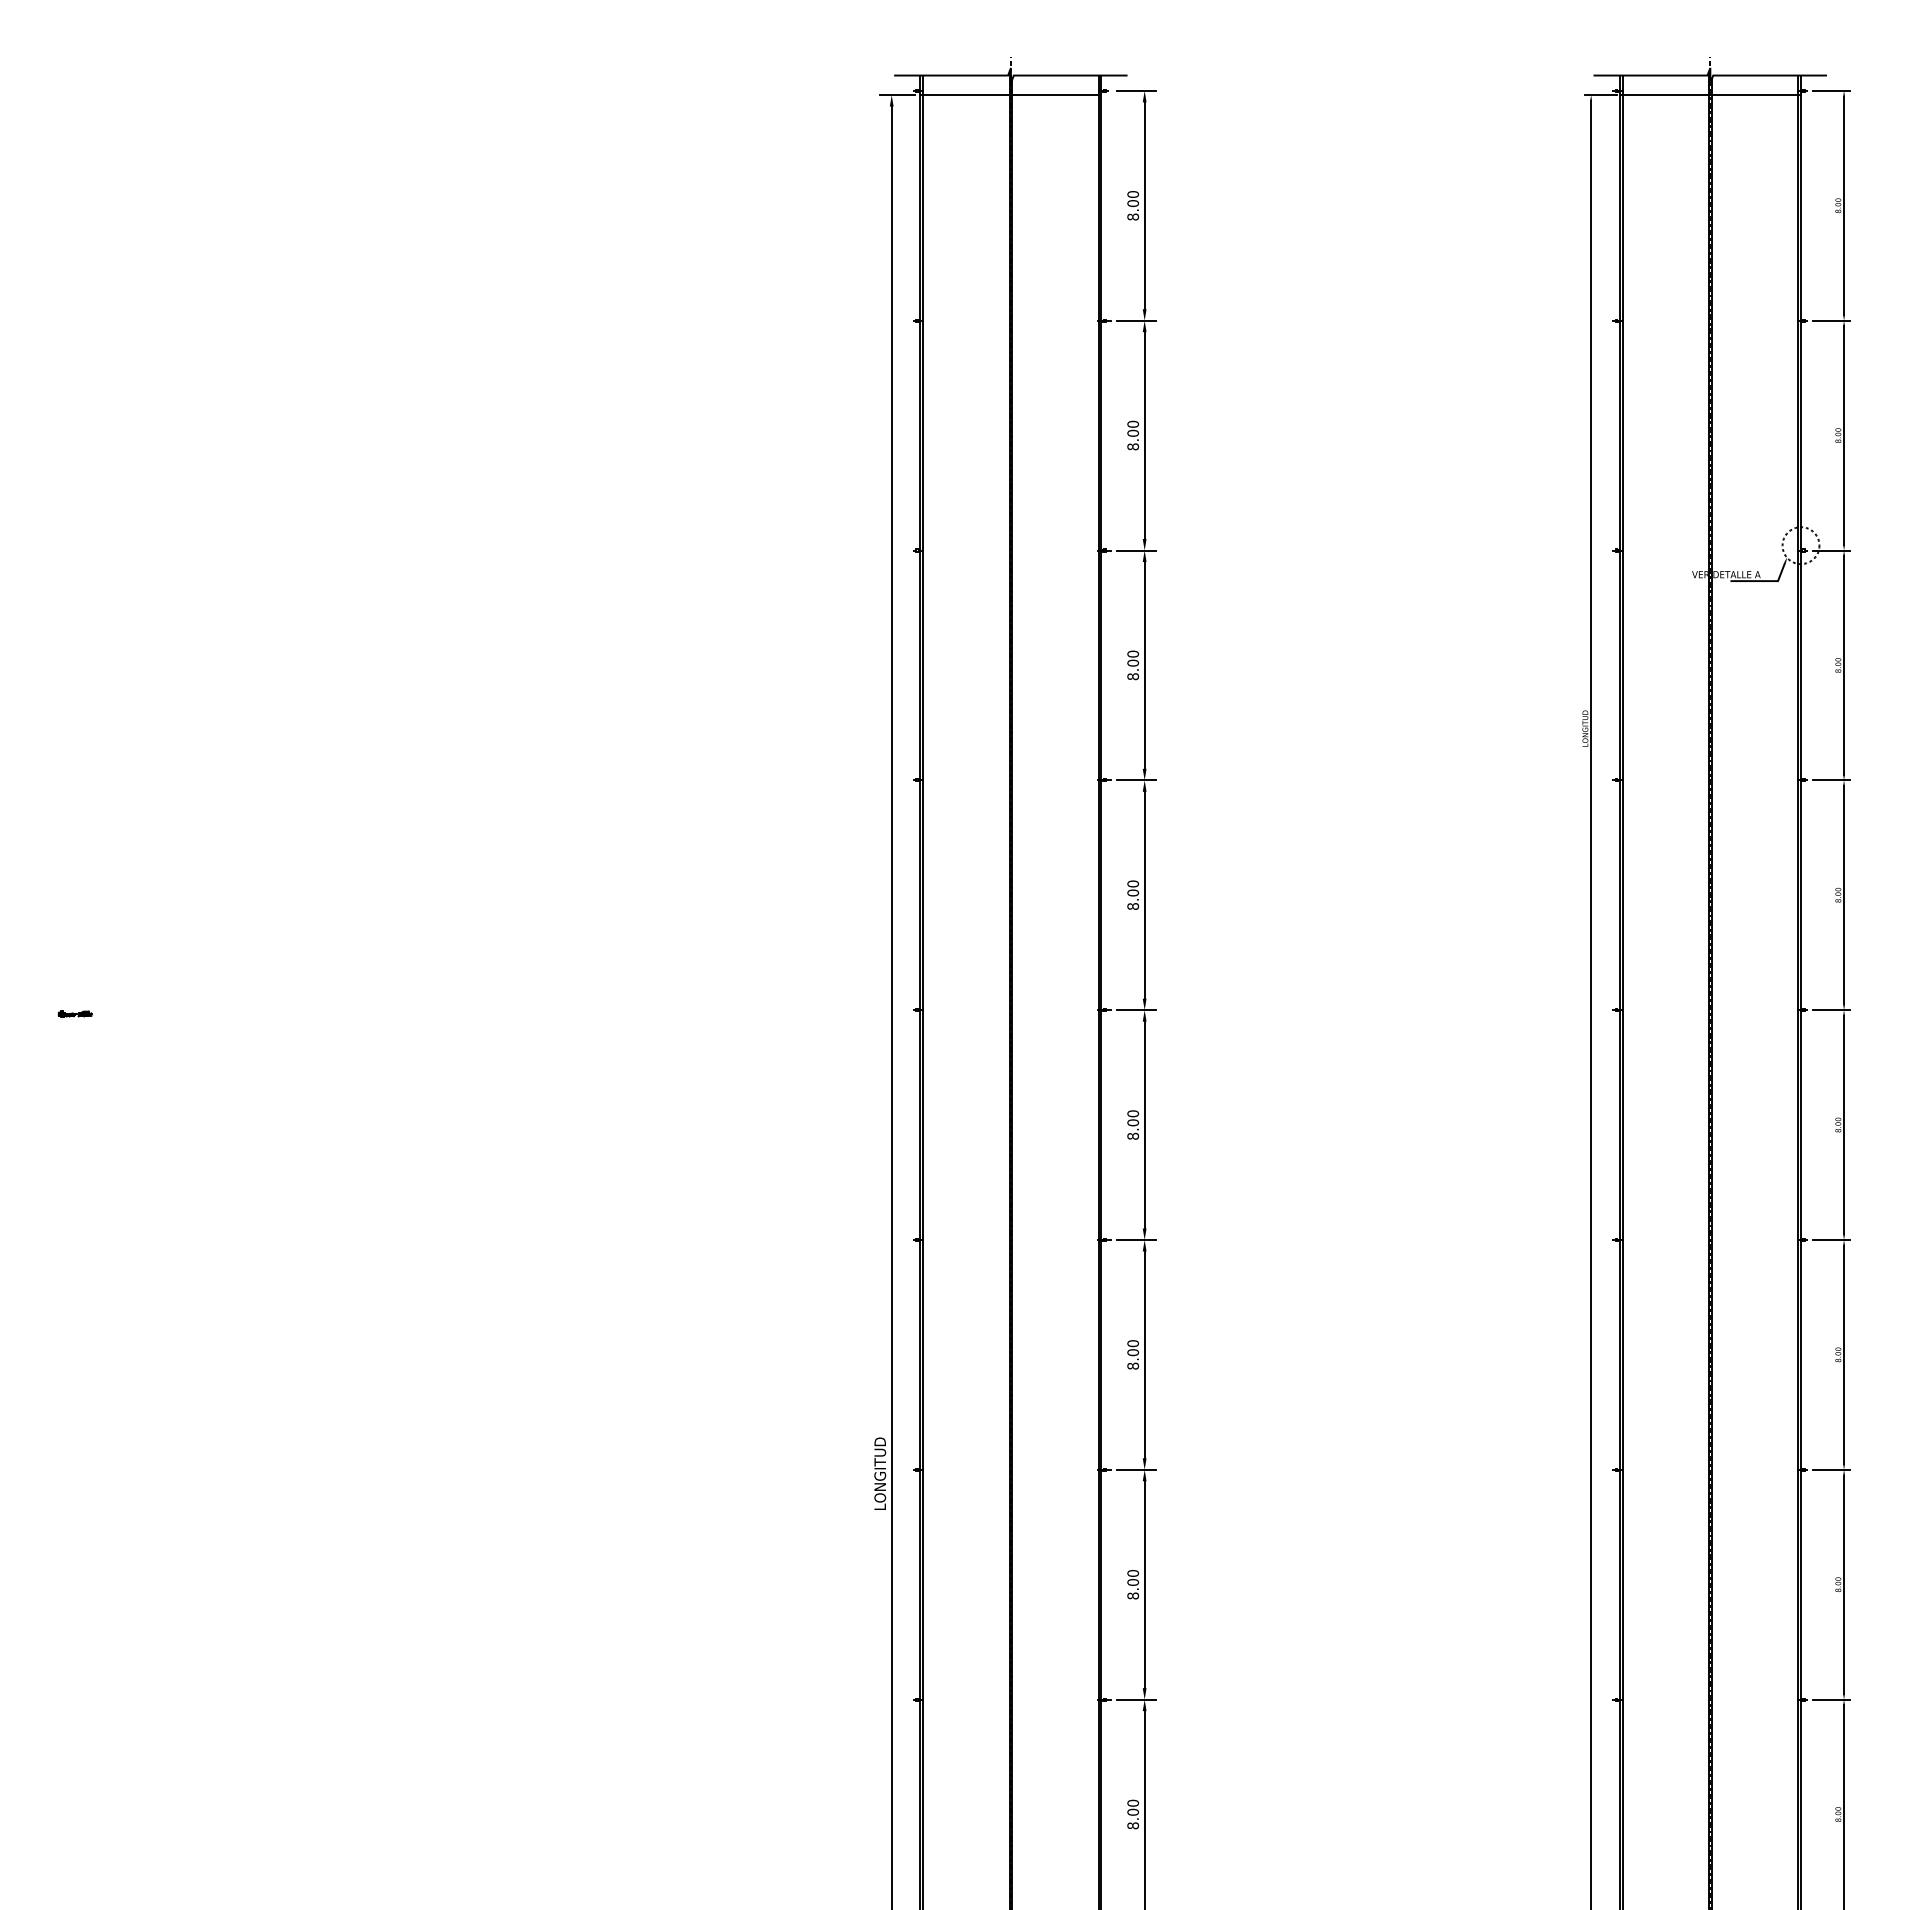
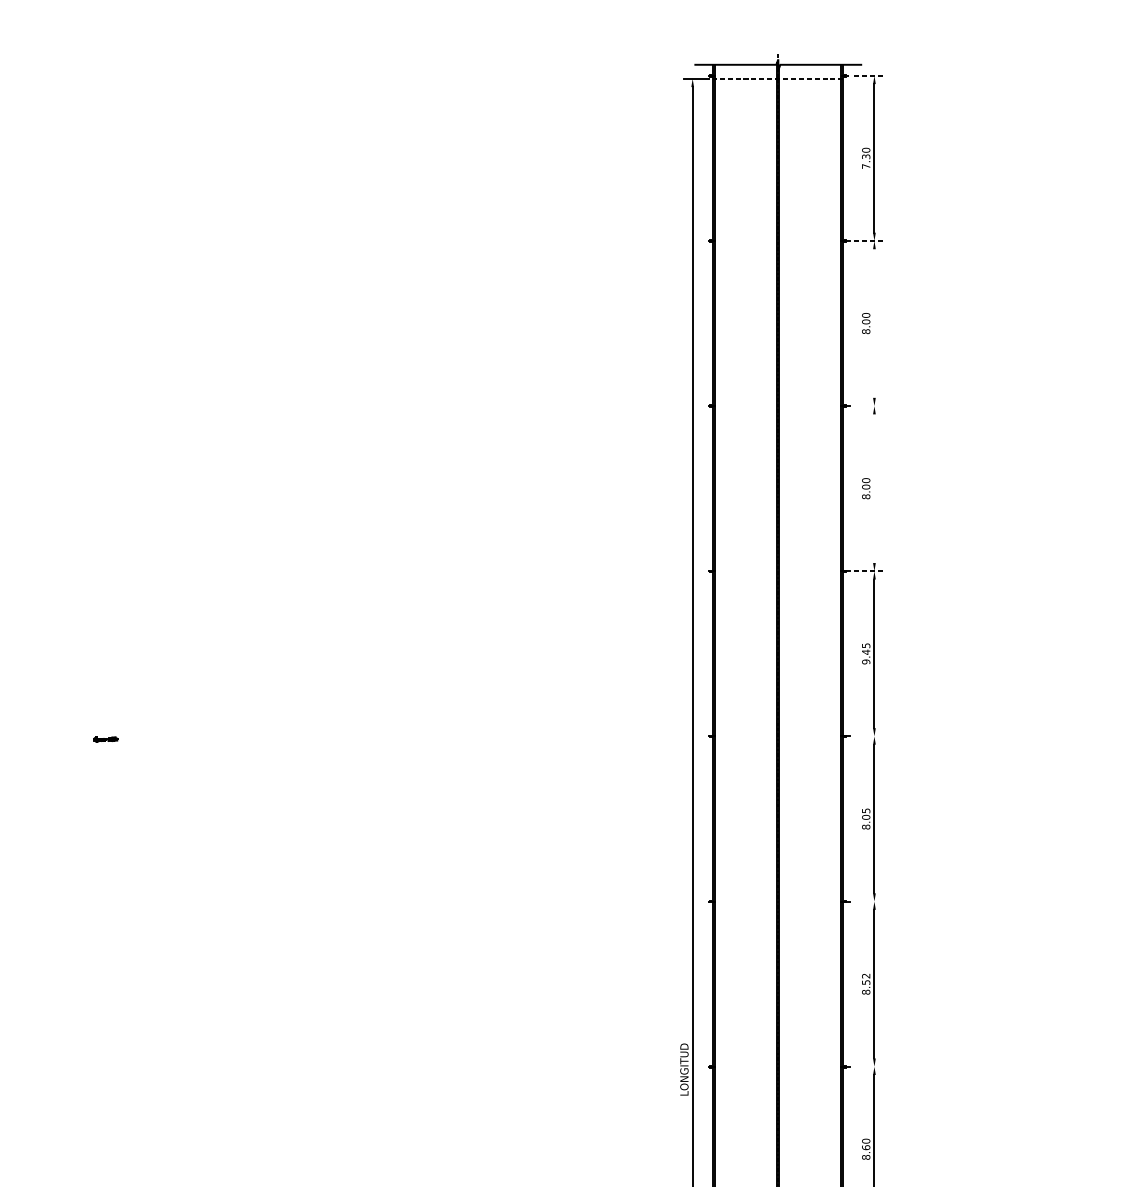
line: (1136, 90) -> (868, 75), solid -> dashed
line: (1010, 95) -> (778, 79), solid -> dashed
text: (1133, 210) -> (866, 161), 8.00 -> 7.30
line: (1136, 320) -> (868, 240), solid -> dashed
line: (1144, 435) -> (874, 323), removed
line: (1136, 550) -> (868, 406), removed
line: (1144, 665) -> (874, 488), removed
line: (1136, 780) -> (868, 571), solid -> dashed
text: (1133, 895) -> (866, 654), 8.00 -> 9.45
line: (1136, 1010) -> (868, 736), removed
text: (1132, 1113) -> (865, 810), 8.00 -> 8.05
line: (1136, 1239) -> (868, 901), removed
text: (1133, 1348) -> (866, 979), 8.00 -> 8.52
line: (1136, 1469) -> (868, 1066), removed
text: (1132, 1581) -> (865, 1146), 8.00 -> 8.60

